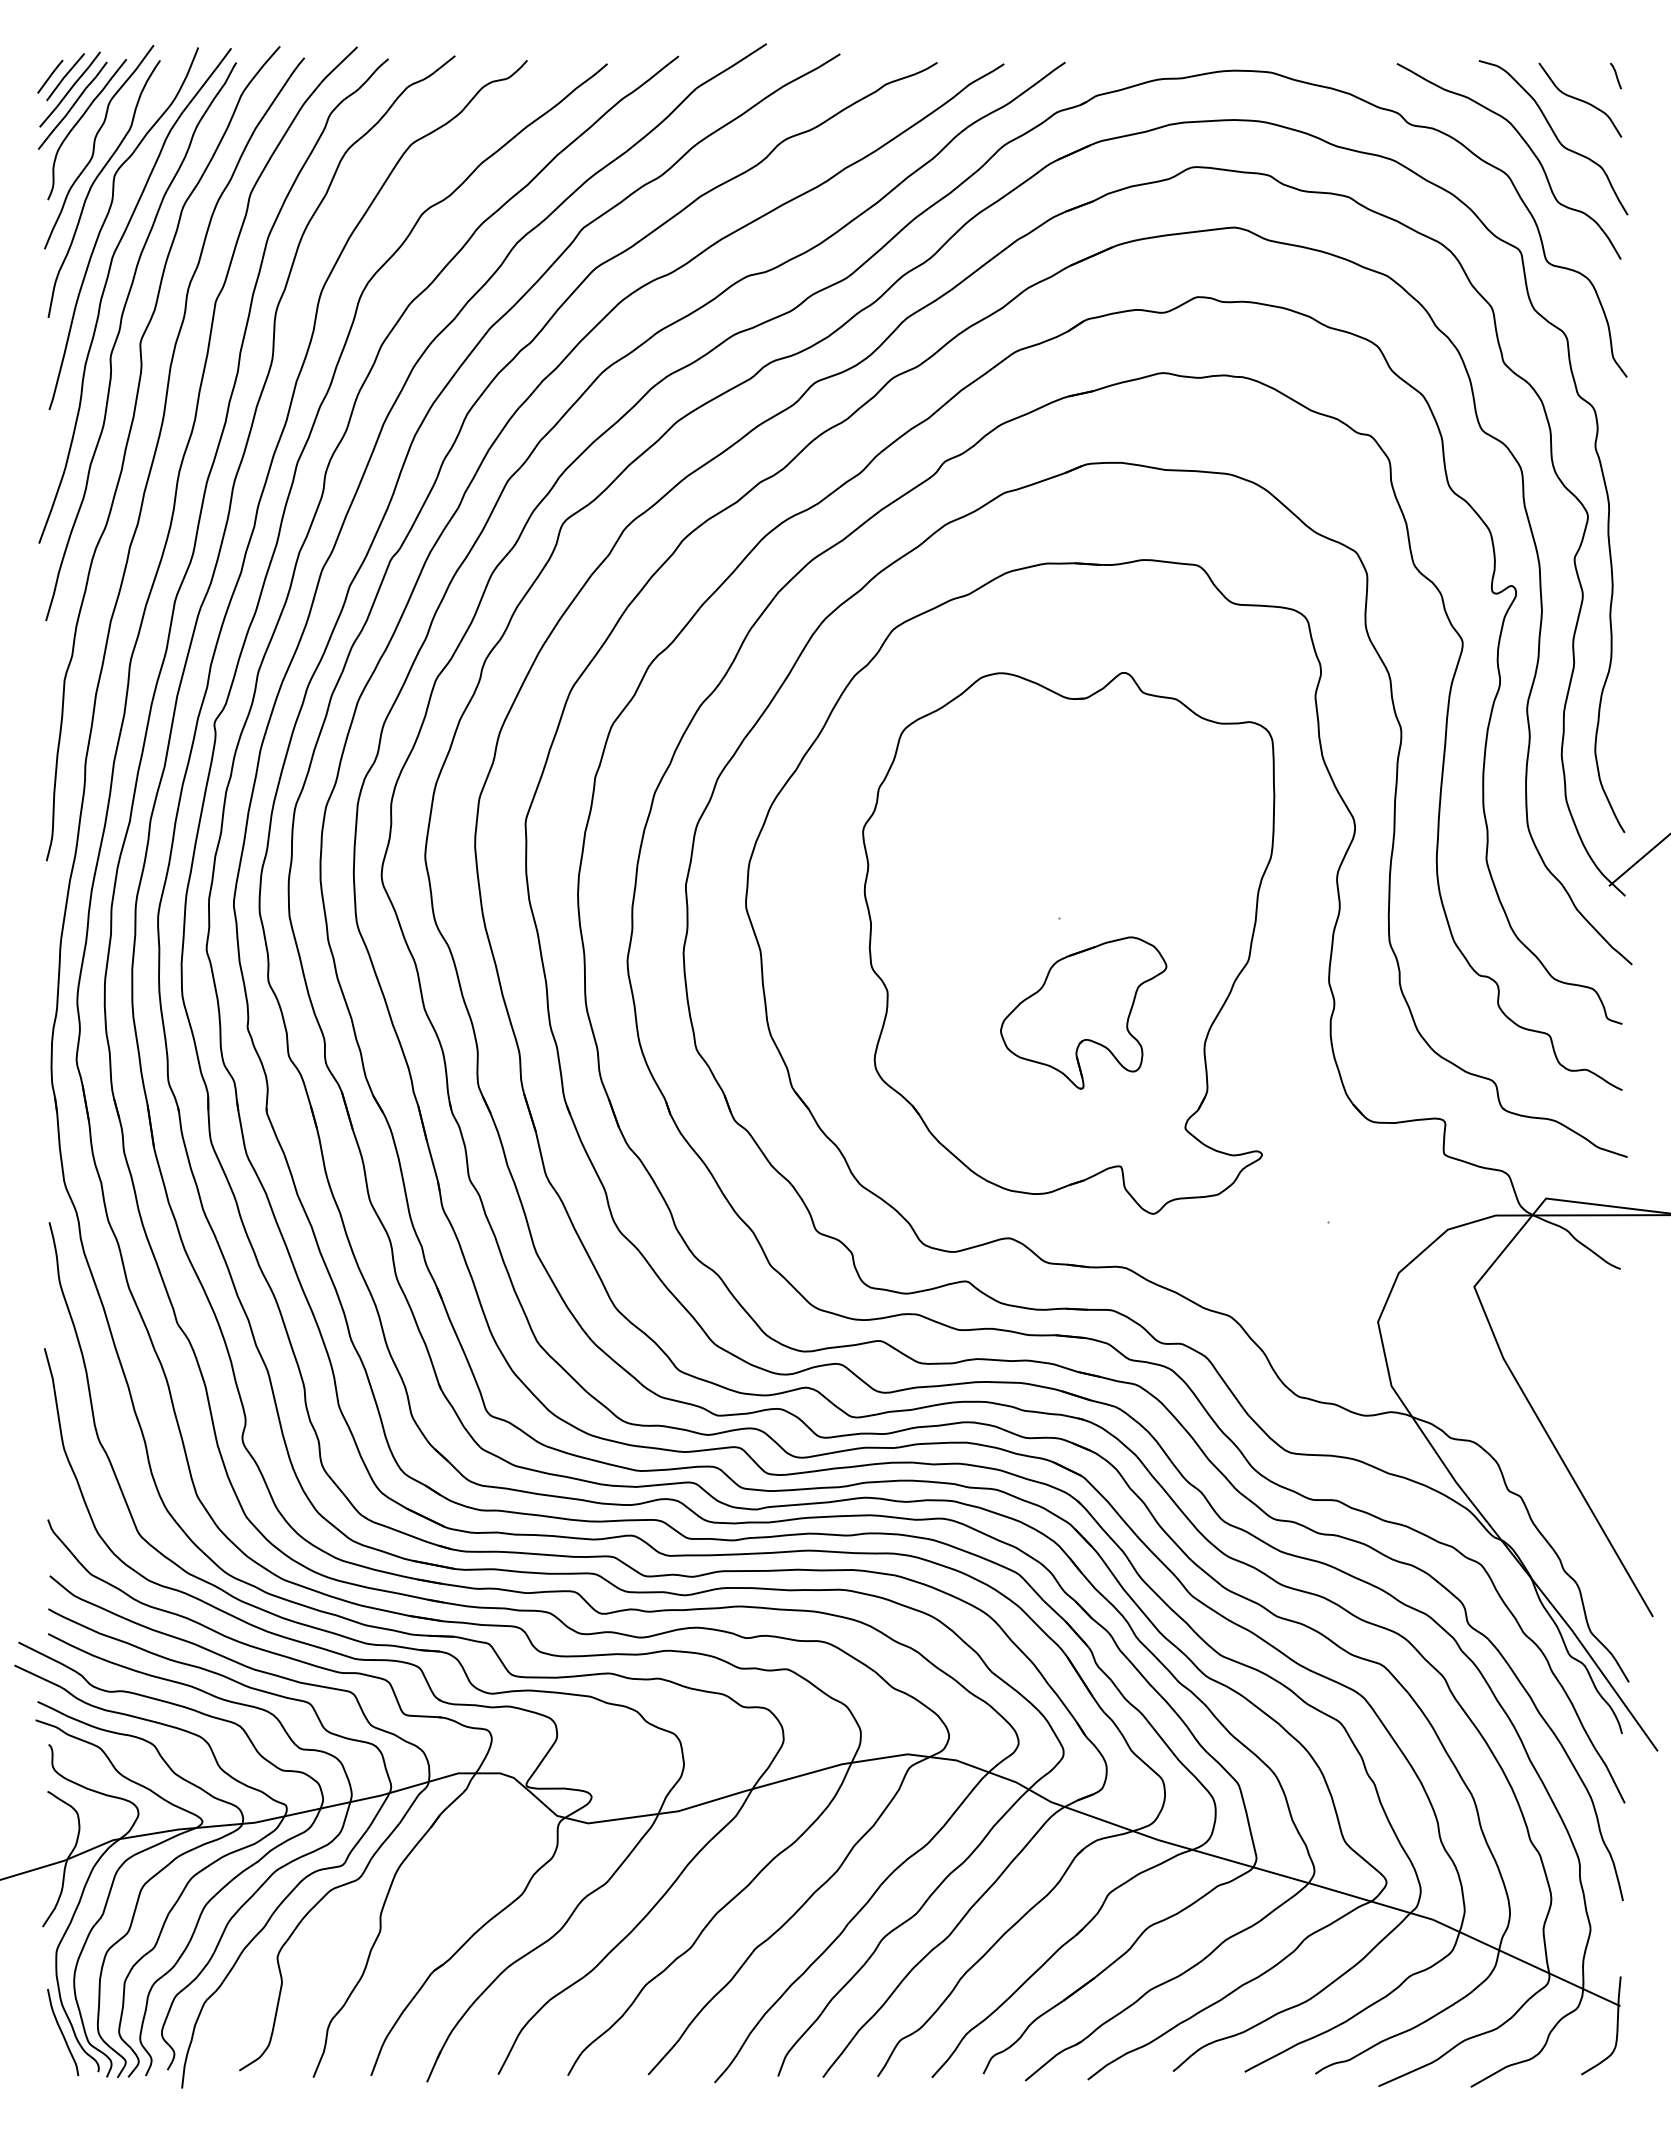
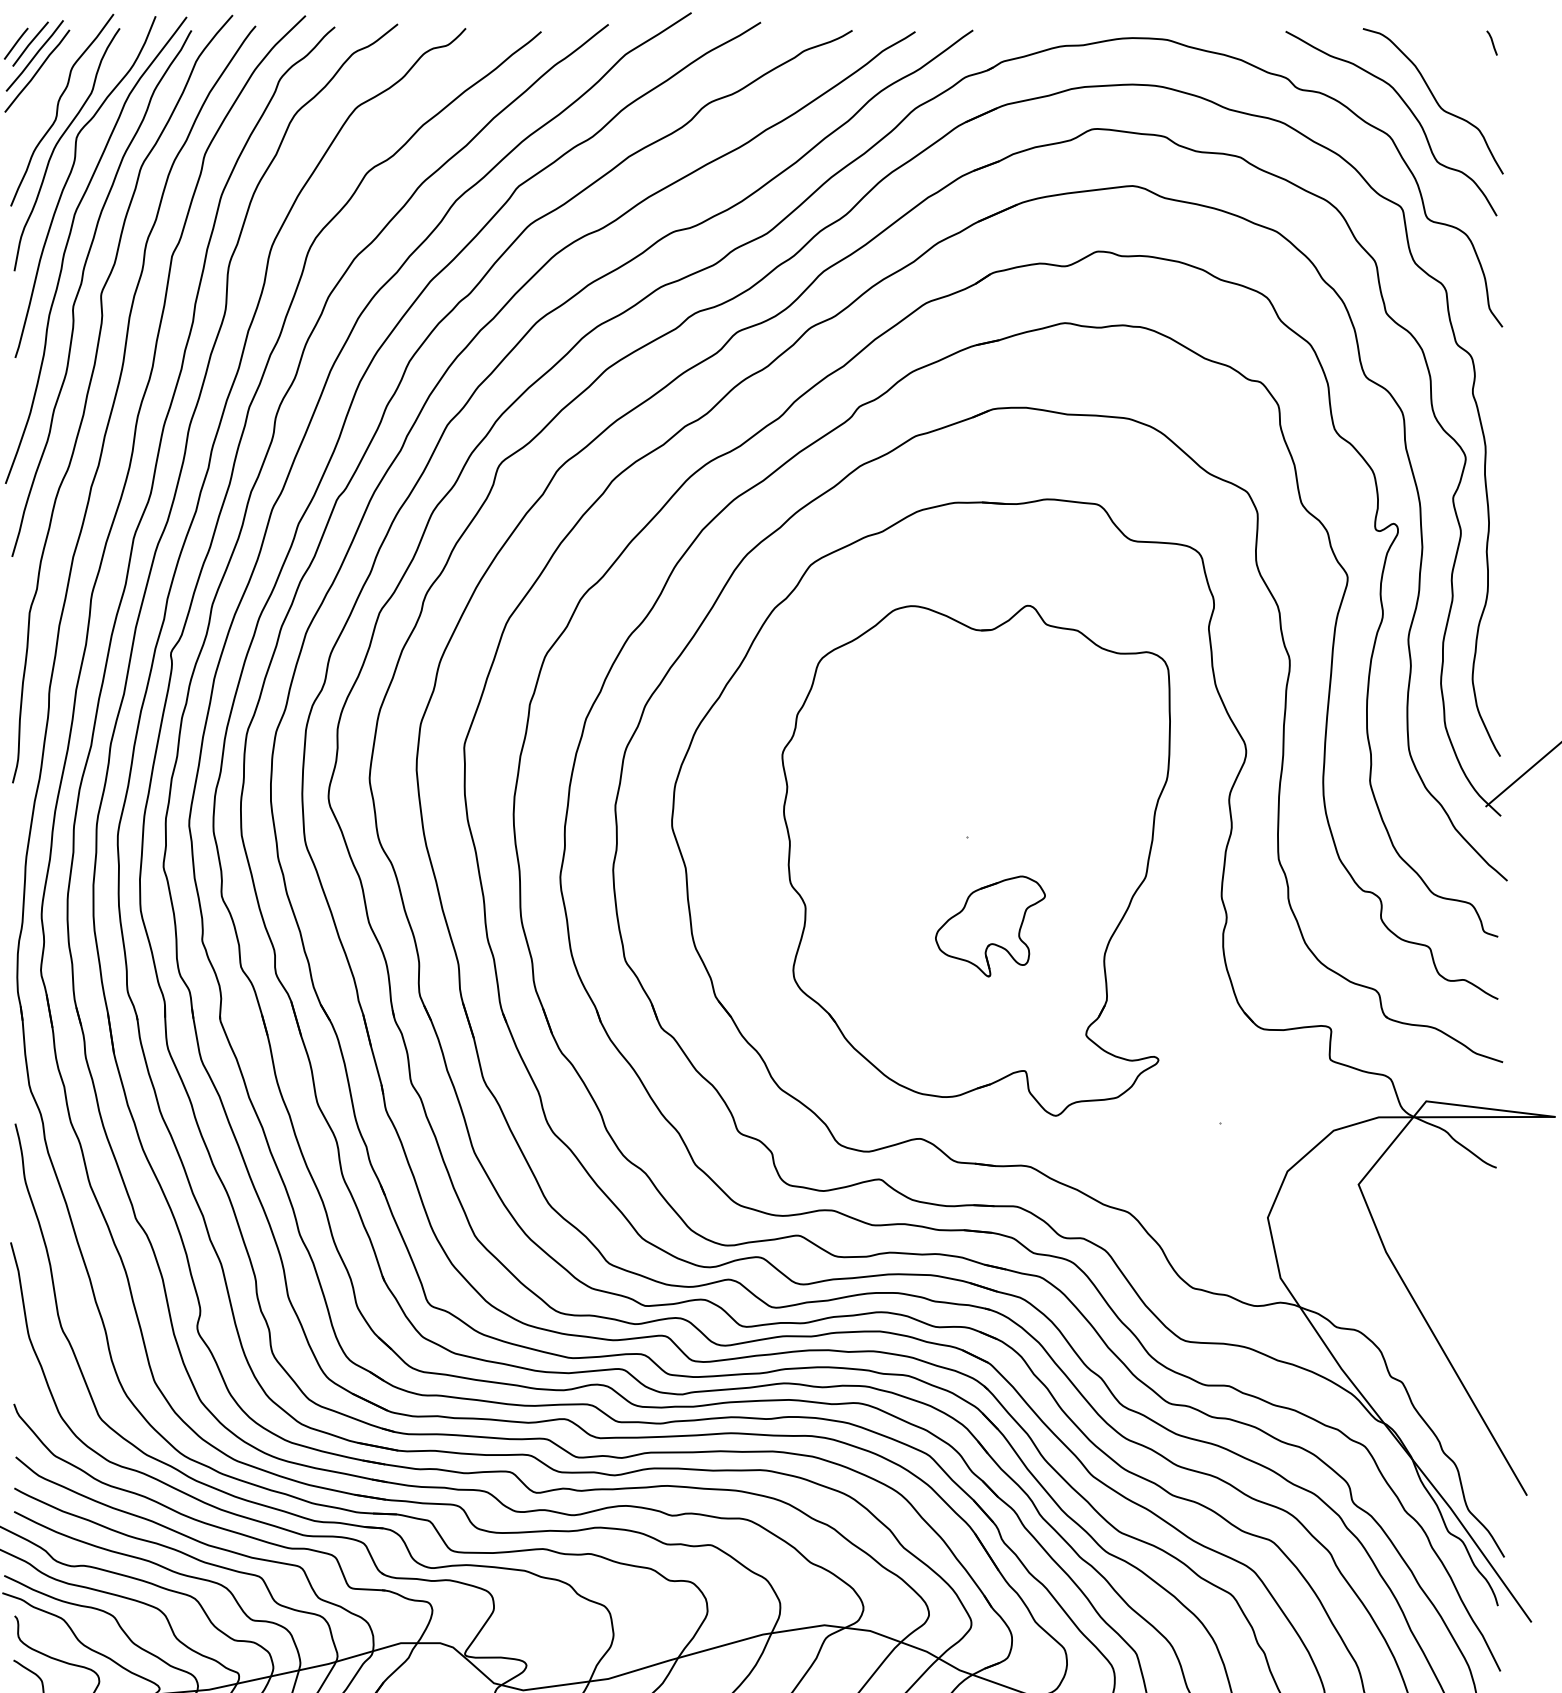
curve: (1580, 99) -> (1458, 65), removed
curve: (77, 124) -> (41, 88), removed
part: (1083, 1012) -> (990, 925), size x0.7

